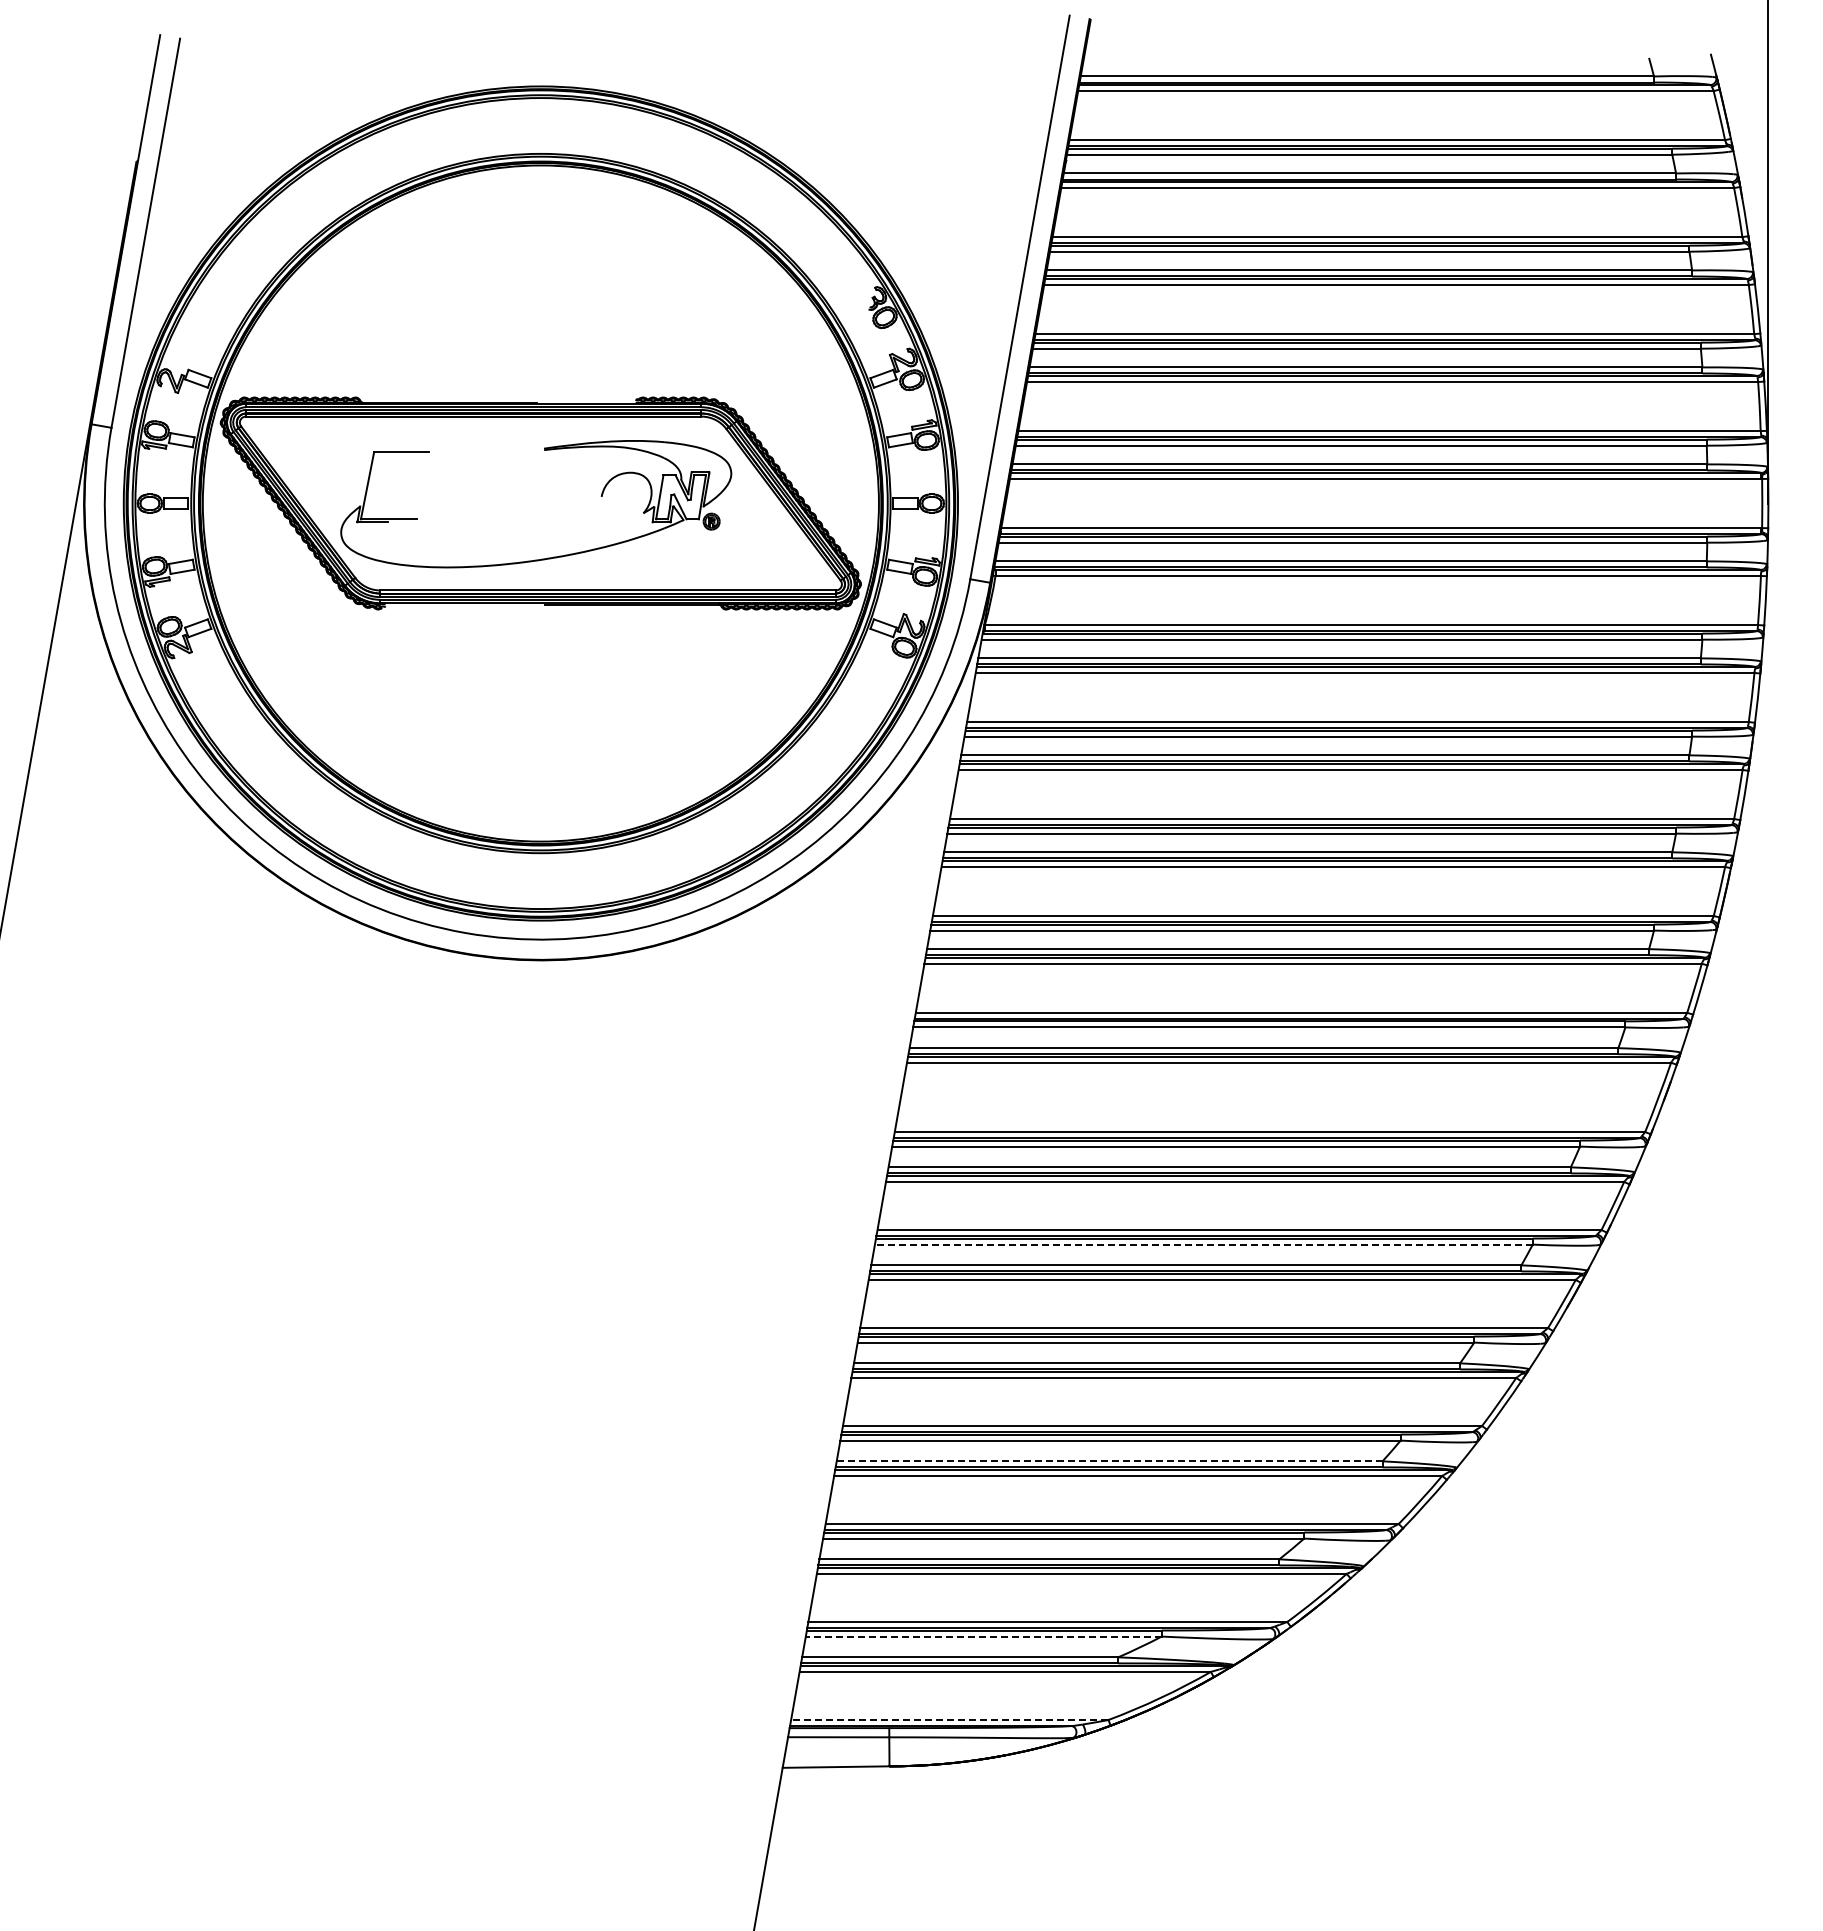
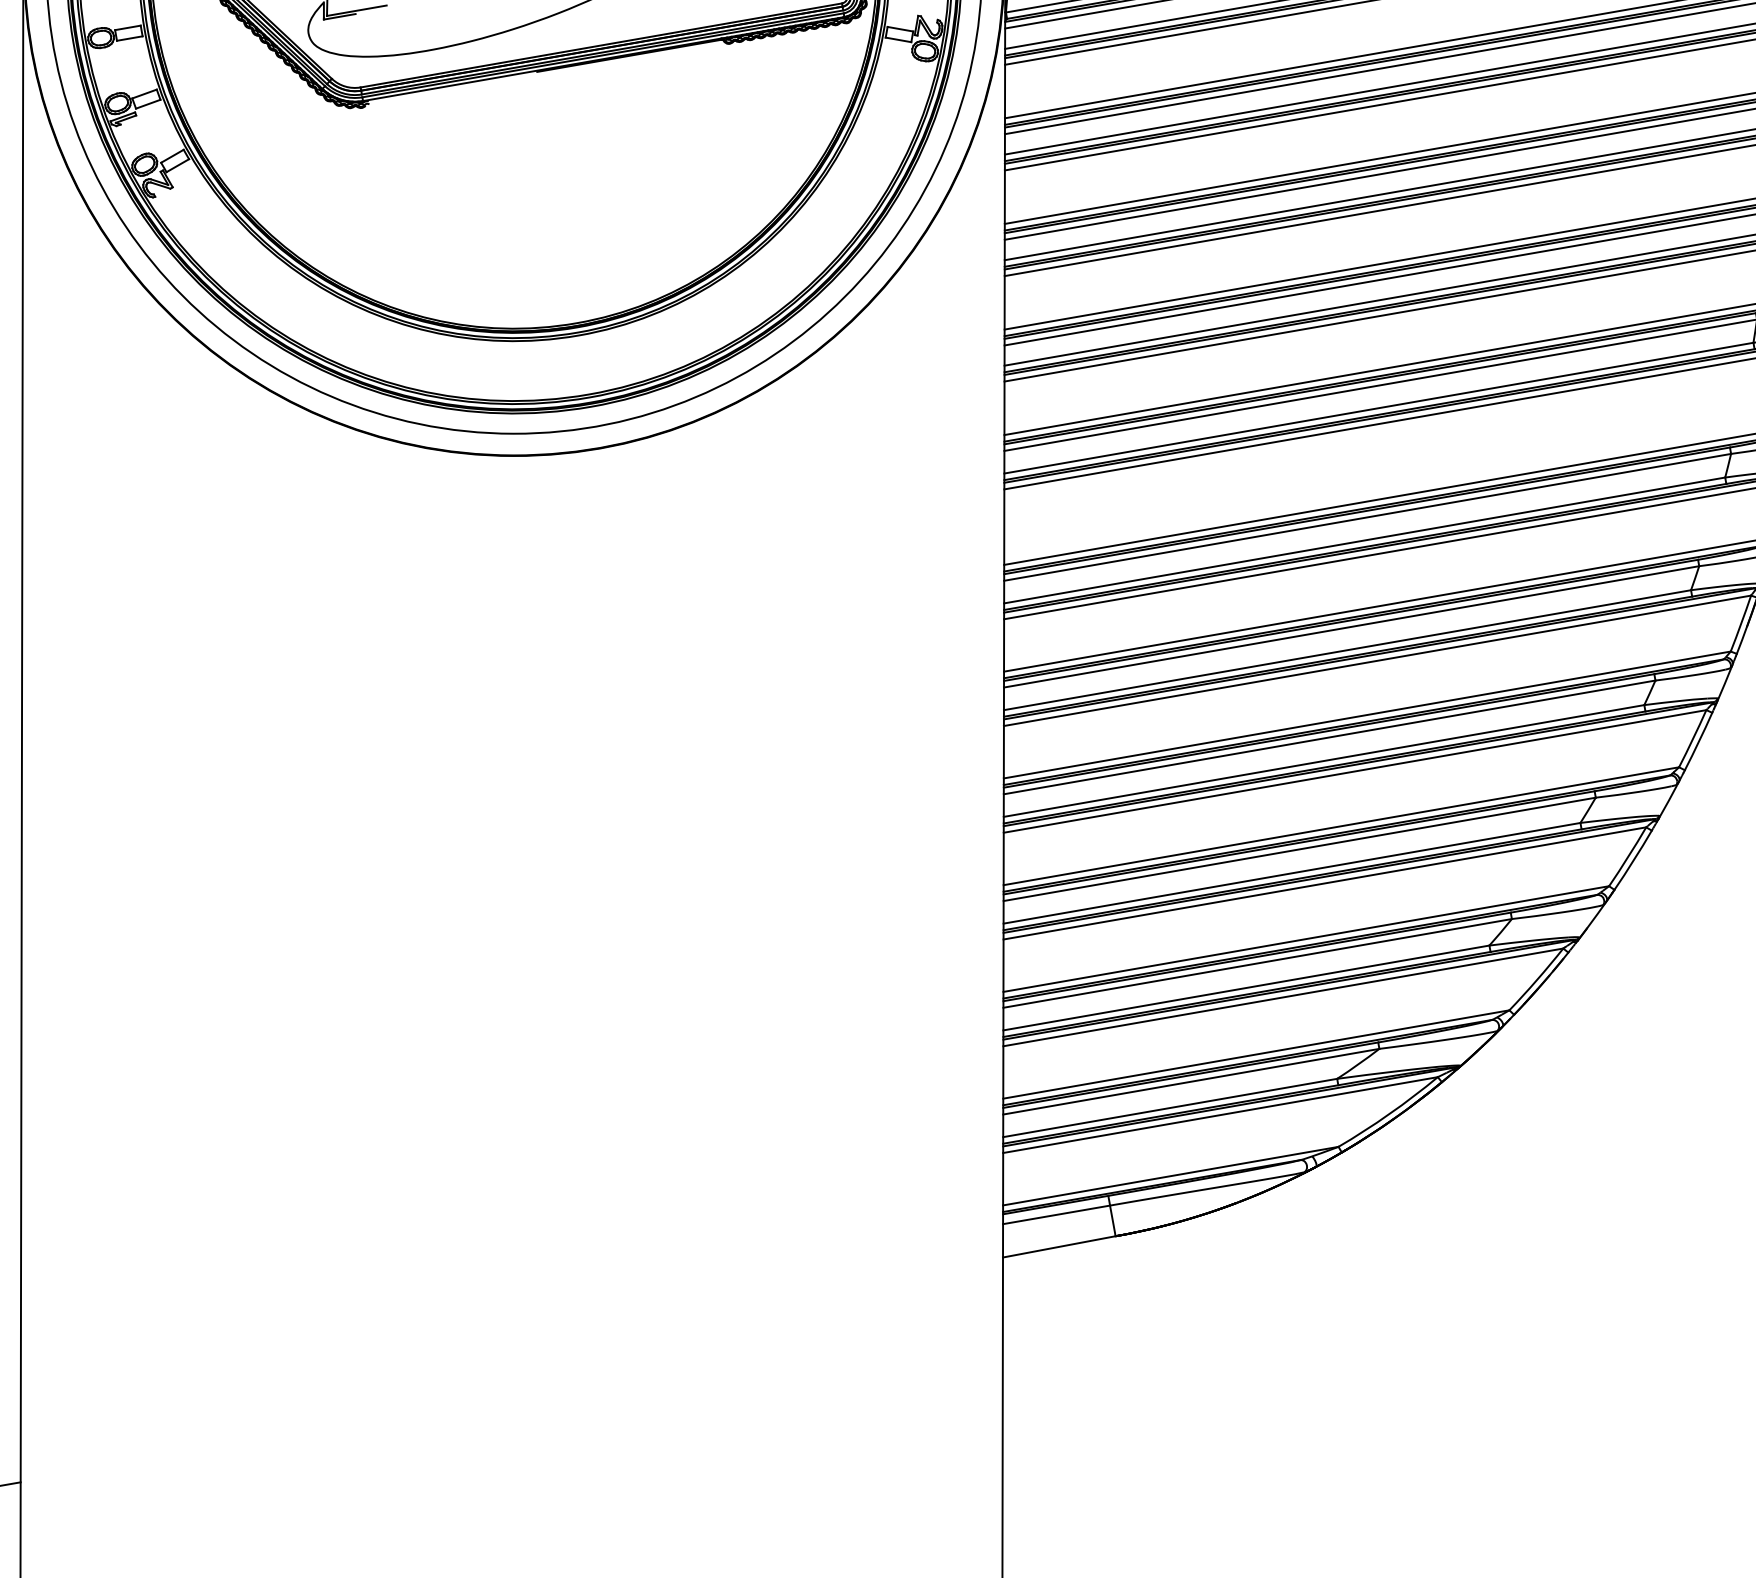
line: (1203, 1244) -> (1351, 626), dashed -> solid
line: (1109, 1461) -> (1291, 873), dashed -> solid
line: (983, 1636) -> (1191, 1081), dashed -> solid
line: (949, 1720) -> (1170, 1176), dashed -> solid

